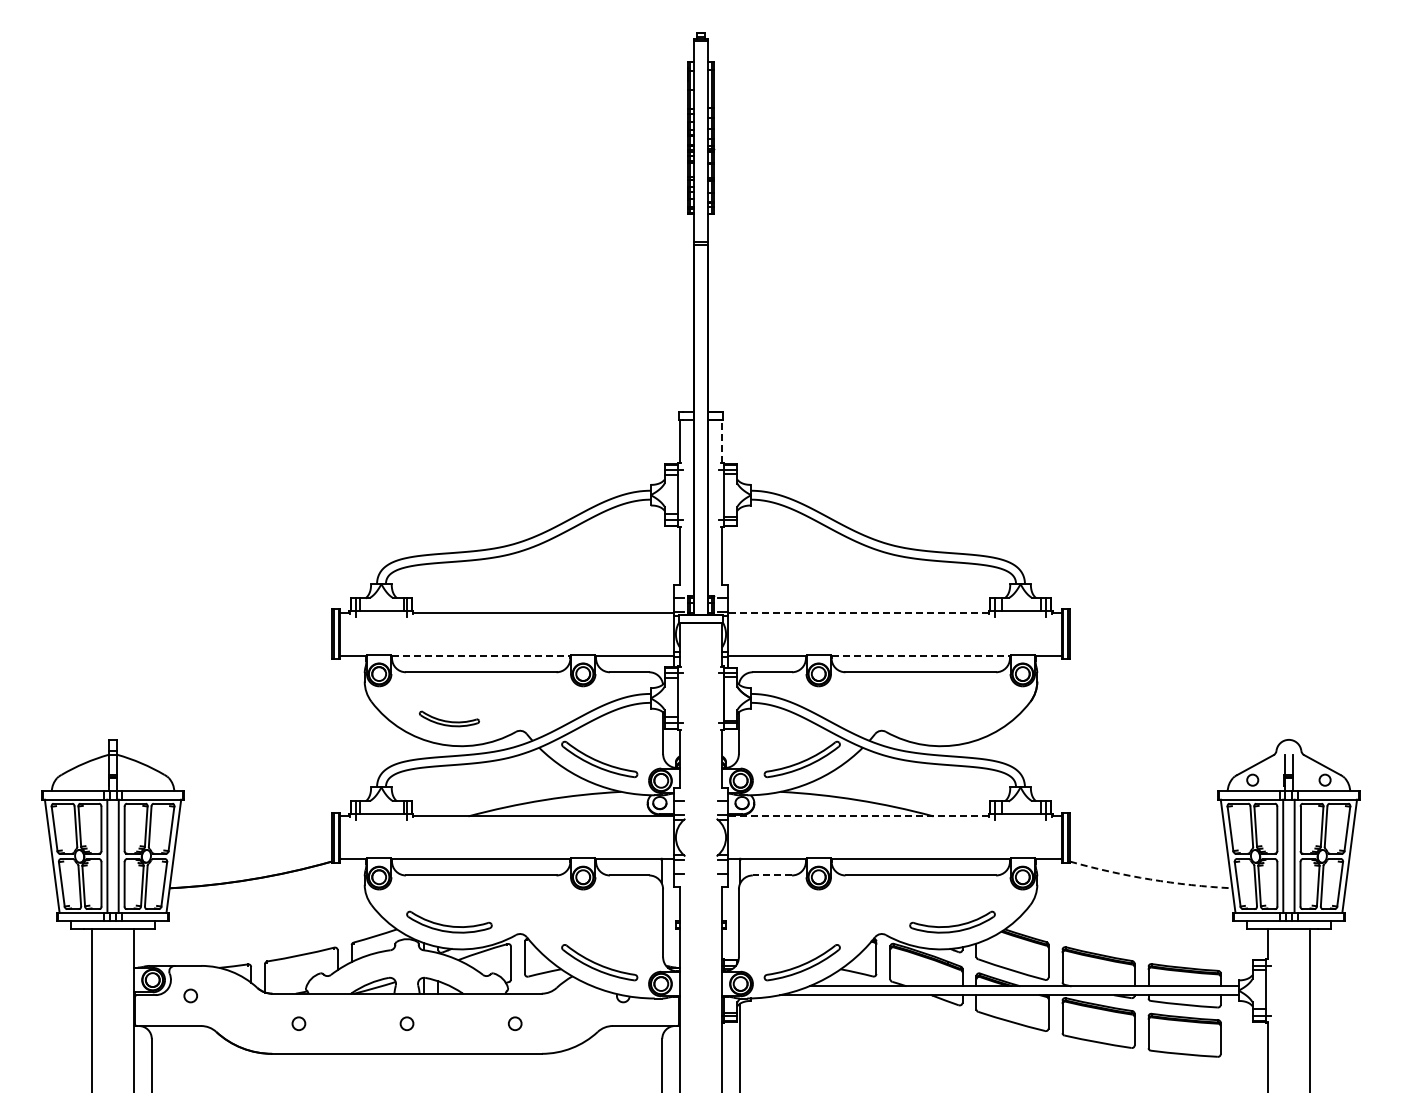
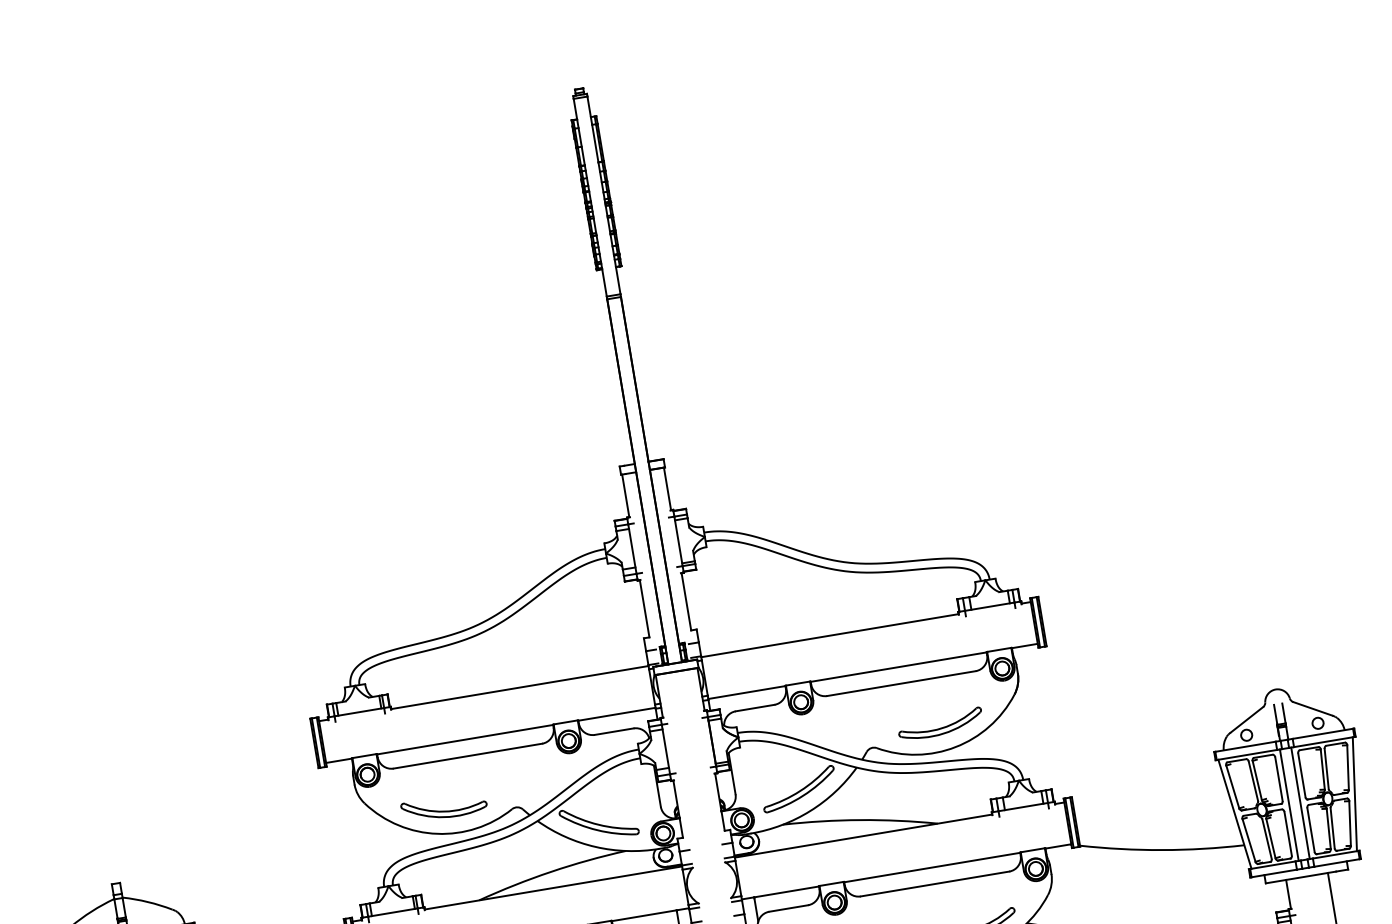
line: (722, 441) -> (667, 488), dashed -> solid
line: (857, 613) -> (829, 636), dashed -> solid
line: (481, 655) -> (465, 739), dashed -> solid
line: (921, 655) -> (899, 666), dashed -> solid
part: (449, 718) -> (444, 806), size x1.43
part: (952, 718) -> (940, 723), added
line: (857, 816) -> (862, 836), dashed -> solid
line: (772, 875) -> (788, 908), dashed -> solid
arc: (1150, 879) -> (1162, 850), dashed -> solid

